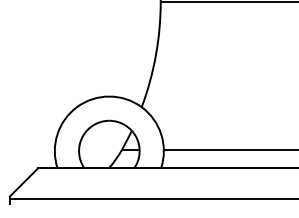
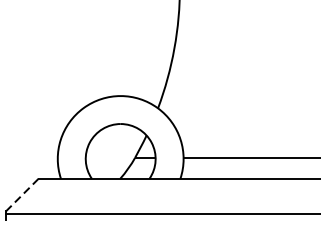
line: (24, 182) -> (22, 195), solid -> dashed

